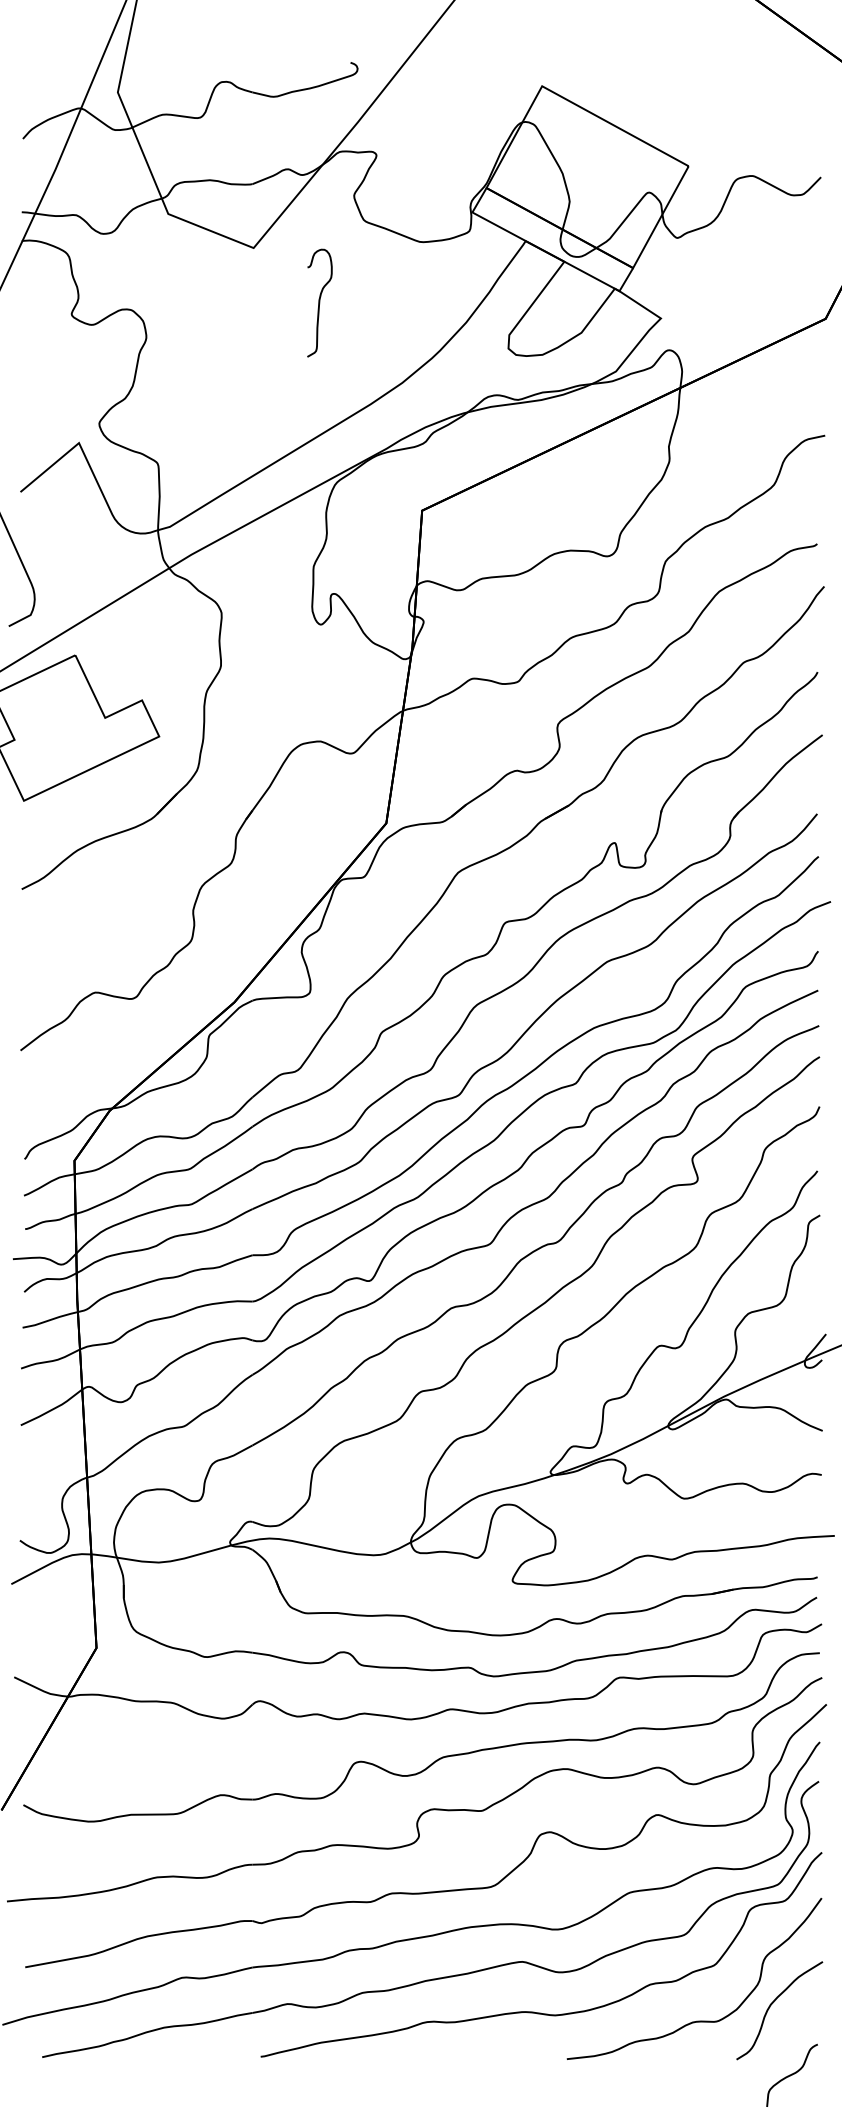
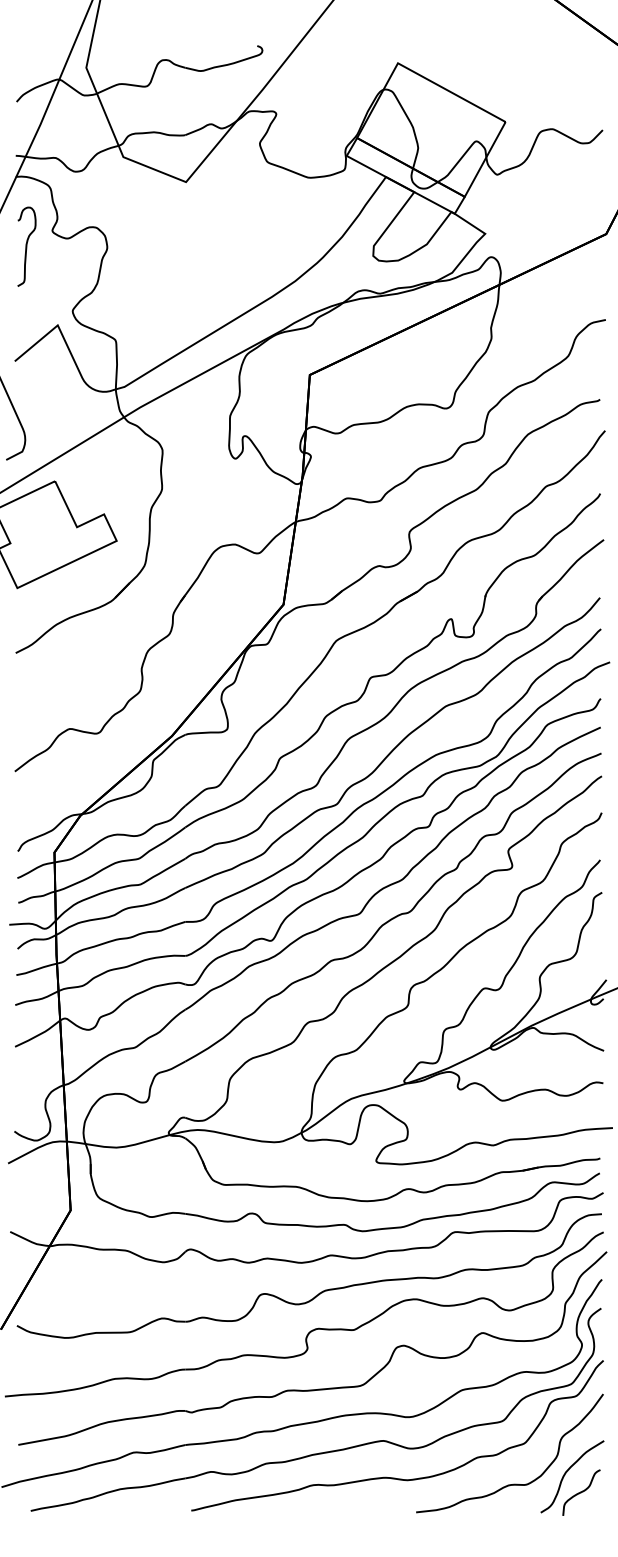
curve: (319, 302) -> (26, 246), moved
curve: (791, 2074) -> (581, 1492), moved

